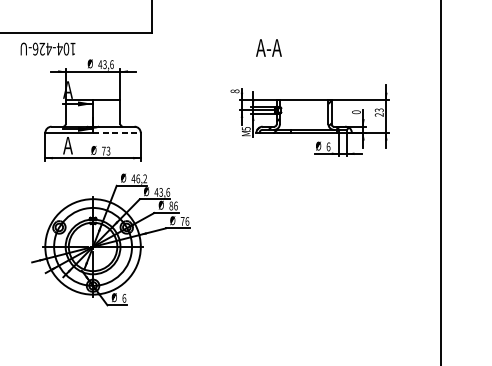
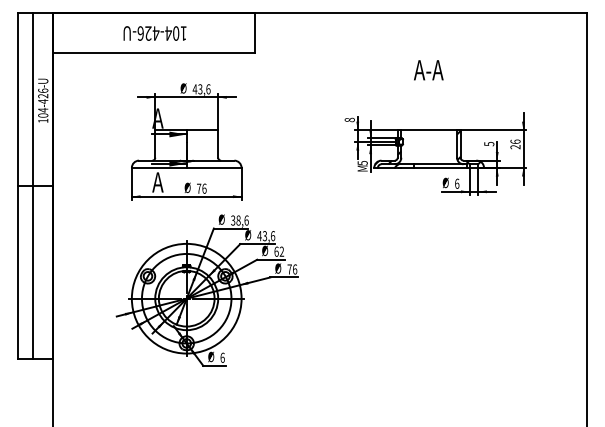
text: (268, 48) -> (428, 70), moved
text: (47, 49) -> (154, 33), moved
text: (379, 110) -> (515, 141), 23 -> 26
text: (356, 111) -> (489, 143), 0 -> 5
line: (117, 132) -> (214, 167), dashed -> solid
text: (108, 150) -> (204, 188), 73 -> 76
text: (139, 178) -> (239, 220), 46,2 -> 38,6
text: (173, 205) -> (279, 251), 86 -> 62

